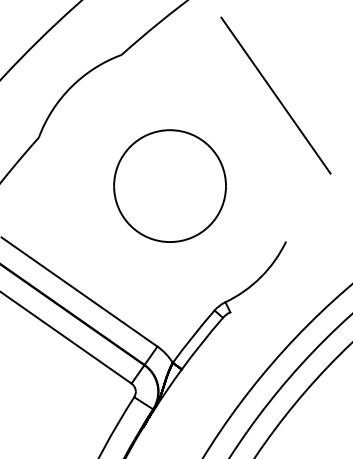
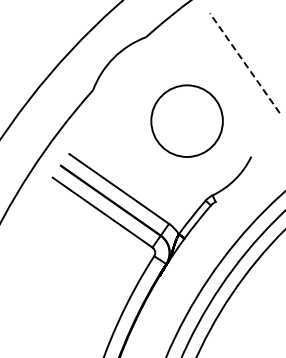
line: (275, 95) -> (244, 63), solid -> dashed
part: (169, 185) -> (186, 120), moved

